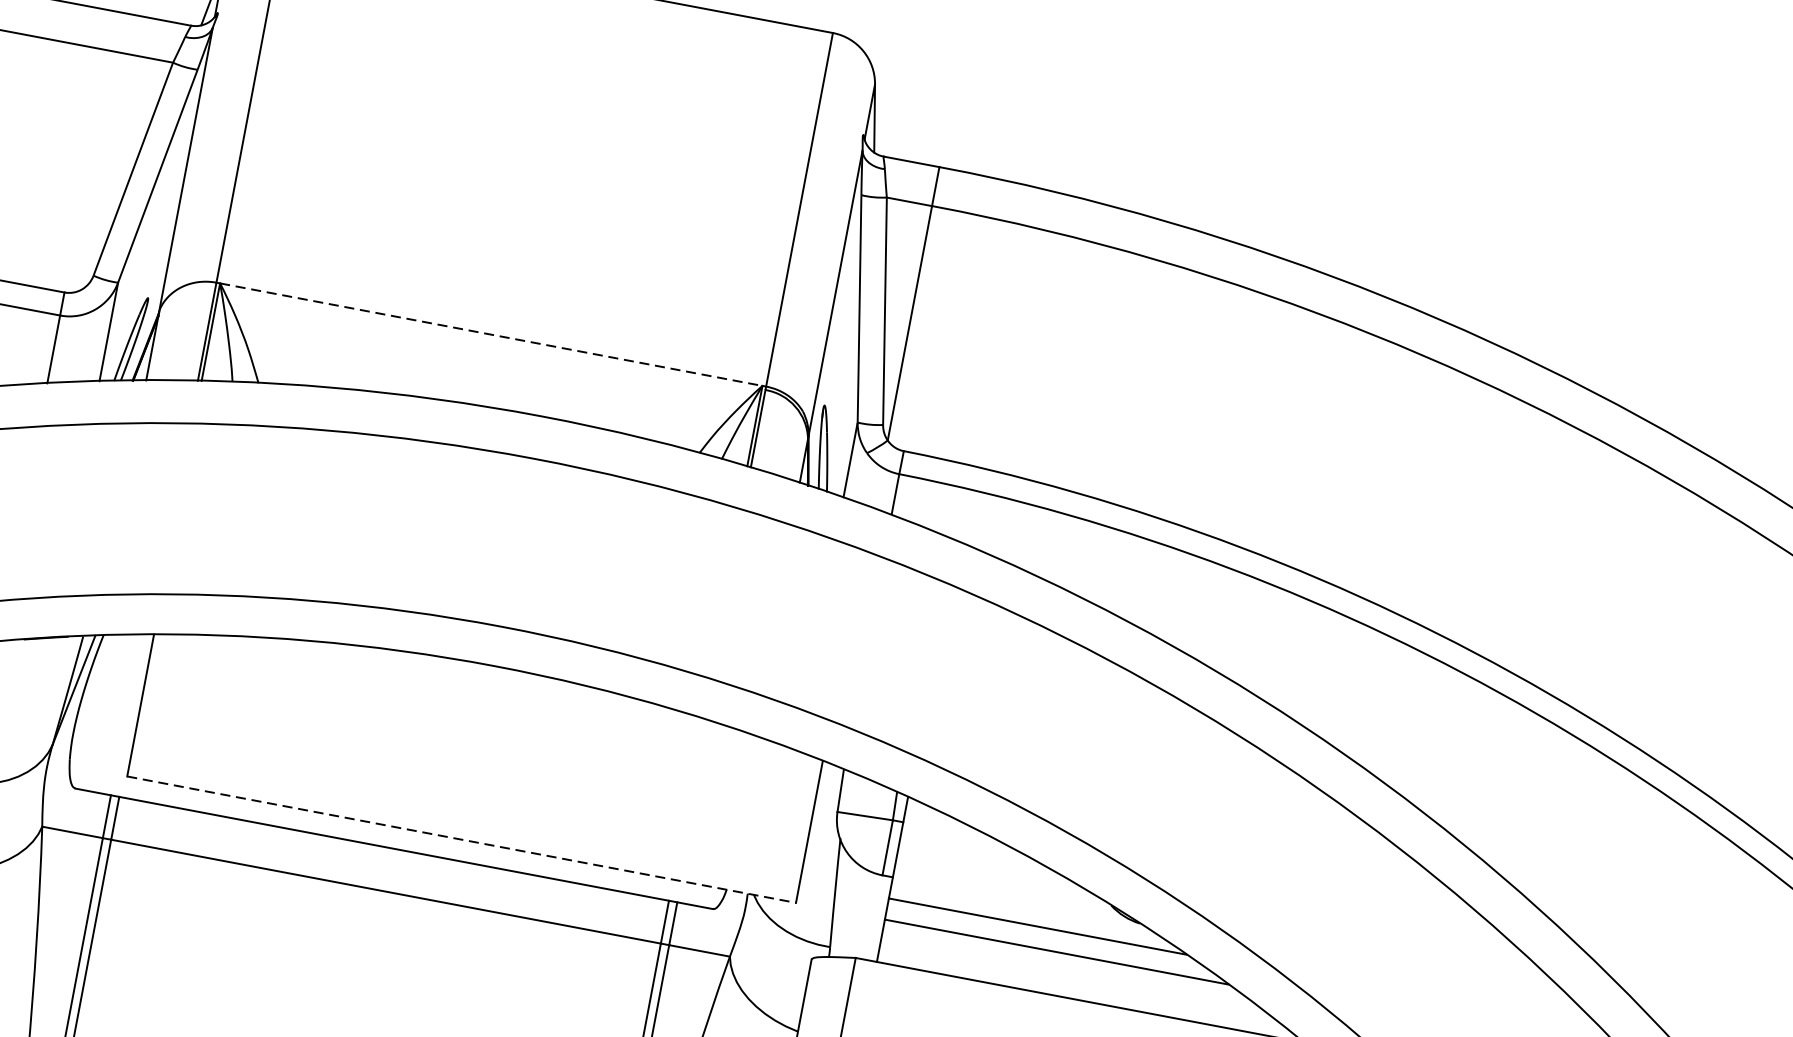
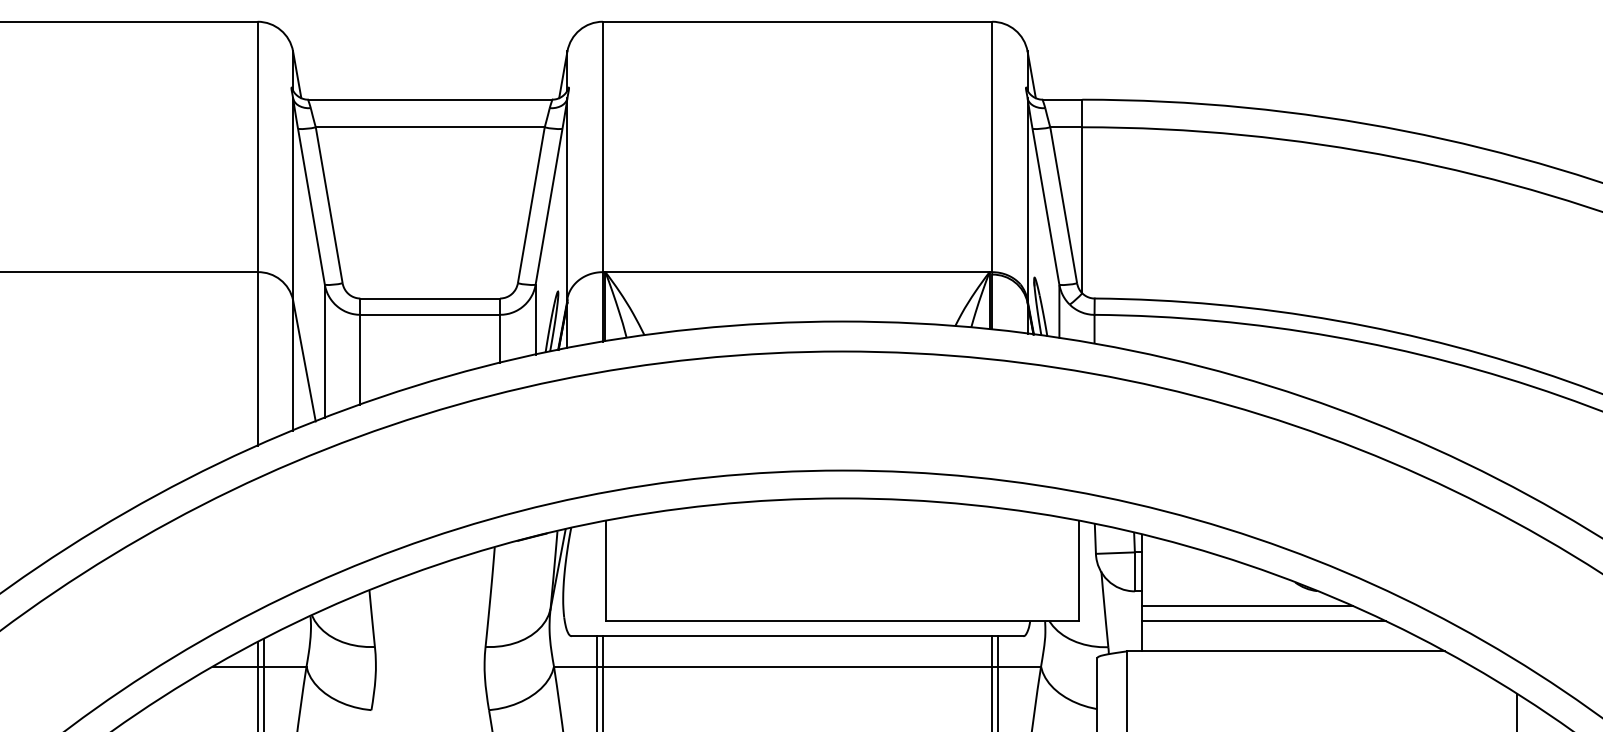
line: (492, 335) -> (798, 272), dashed -> solid
line: (461, 839) -> (842, 621), dashed -> solid

